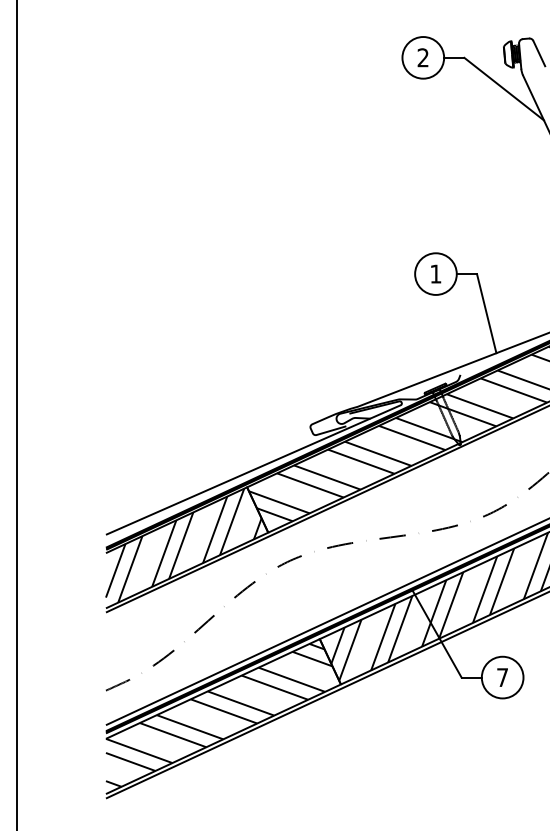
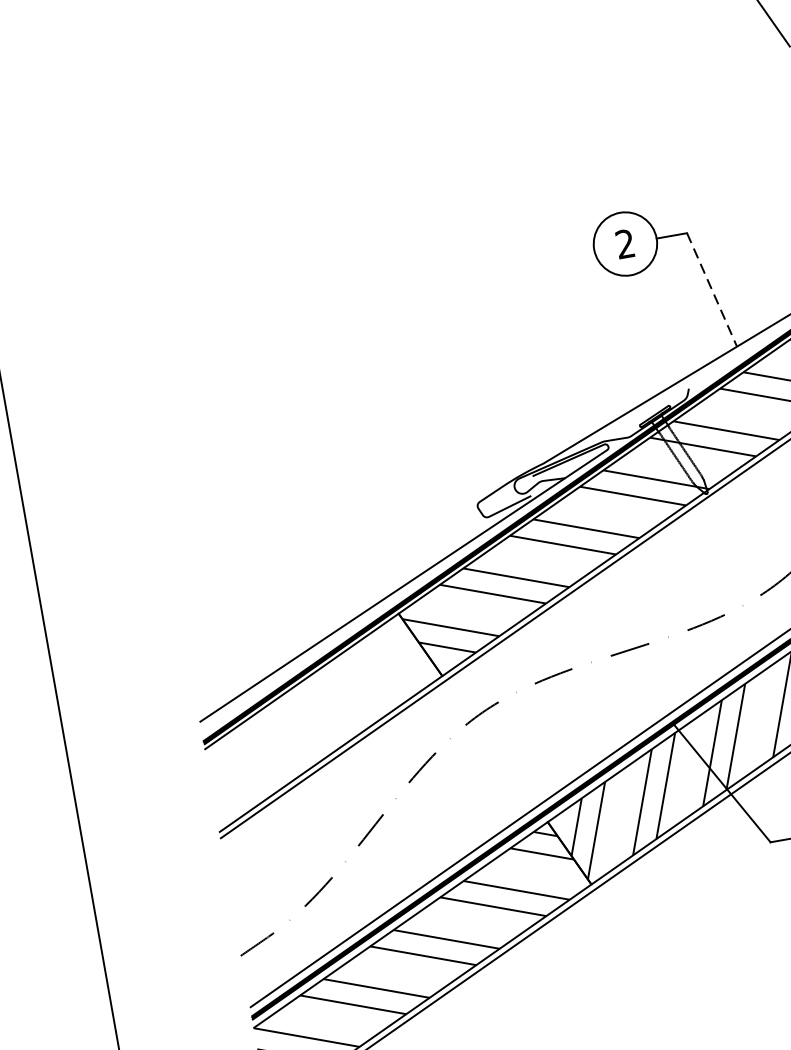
text: (435, 273) -> (624, 243), 1 -> 2
line: (486, 313) -> (711, 289), solid -> dashed
hatch: (183, 545) -> (318, 717), removed

